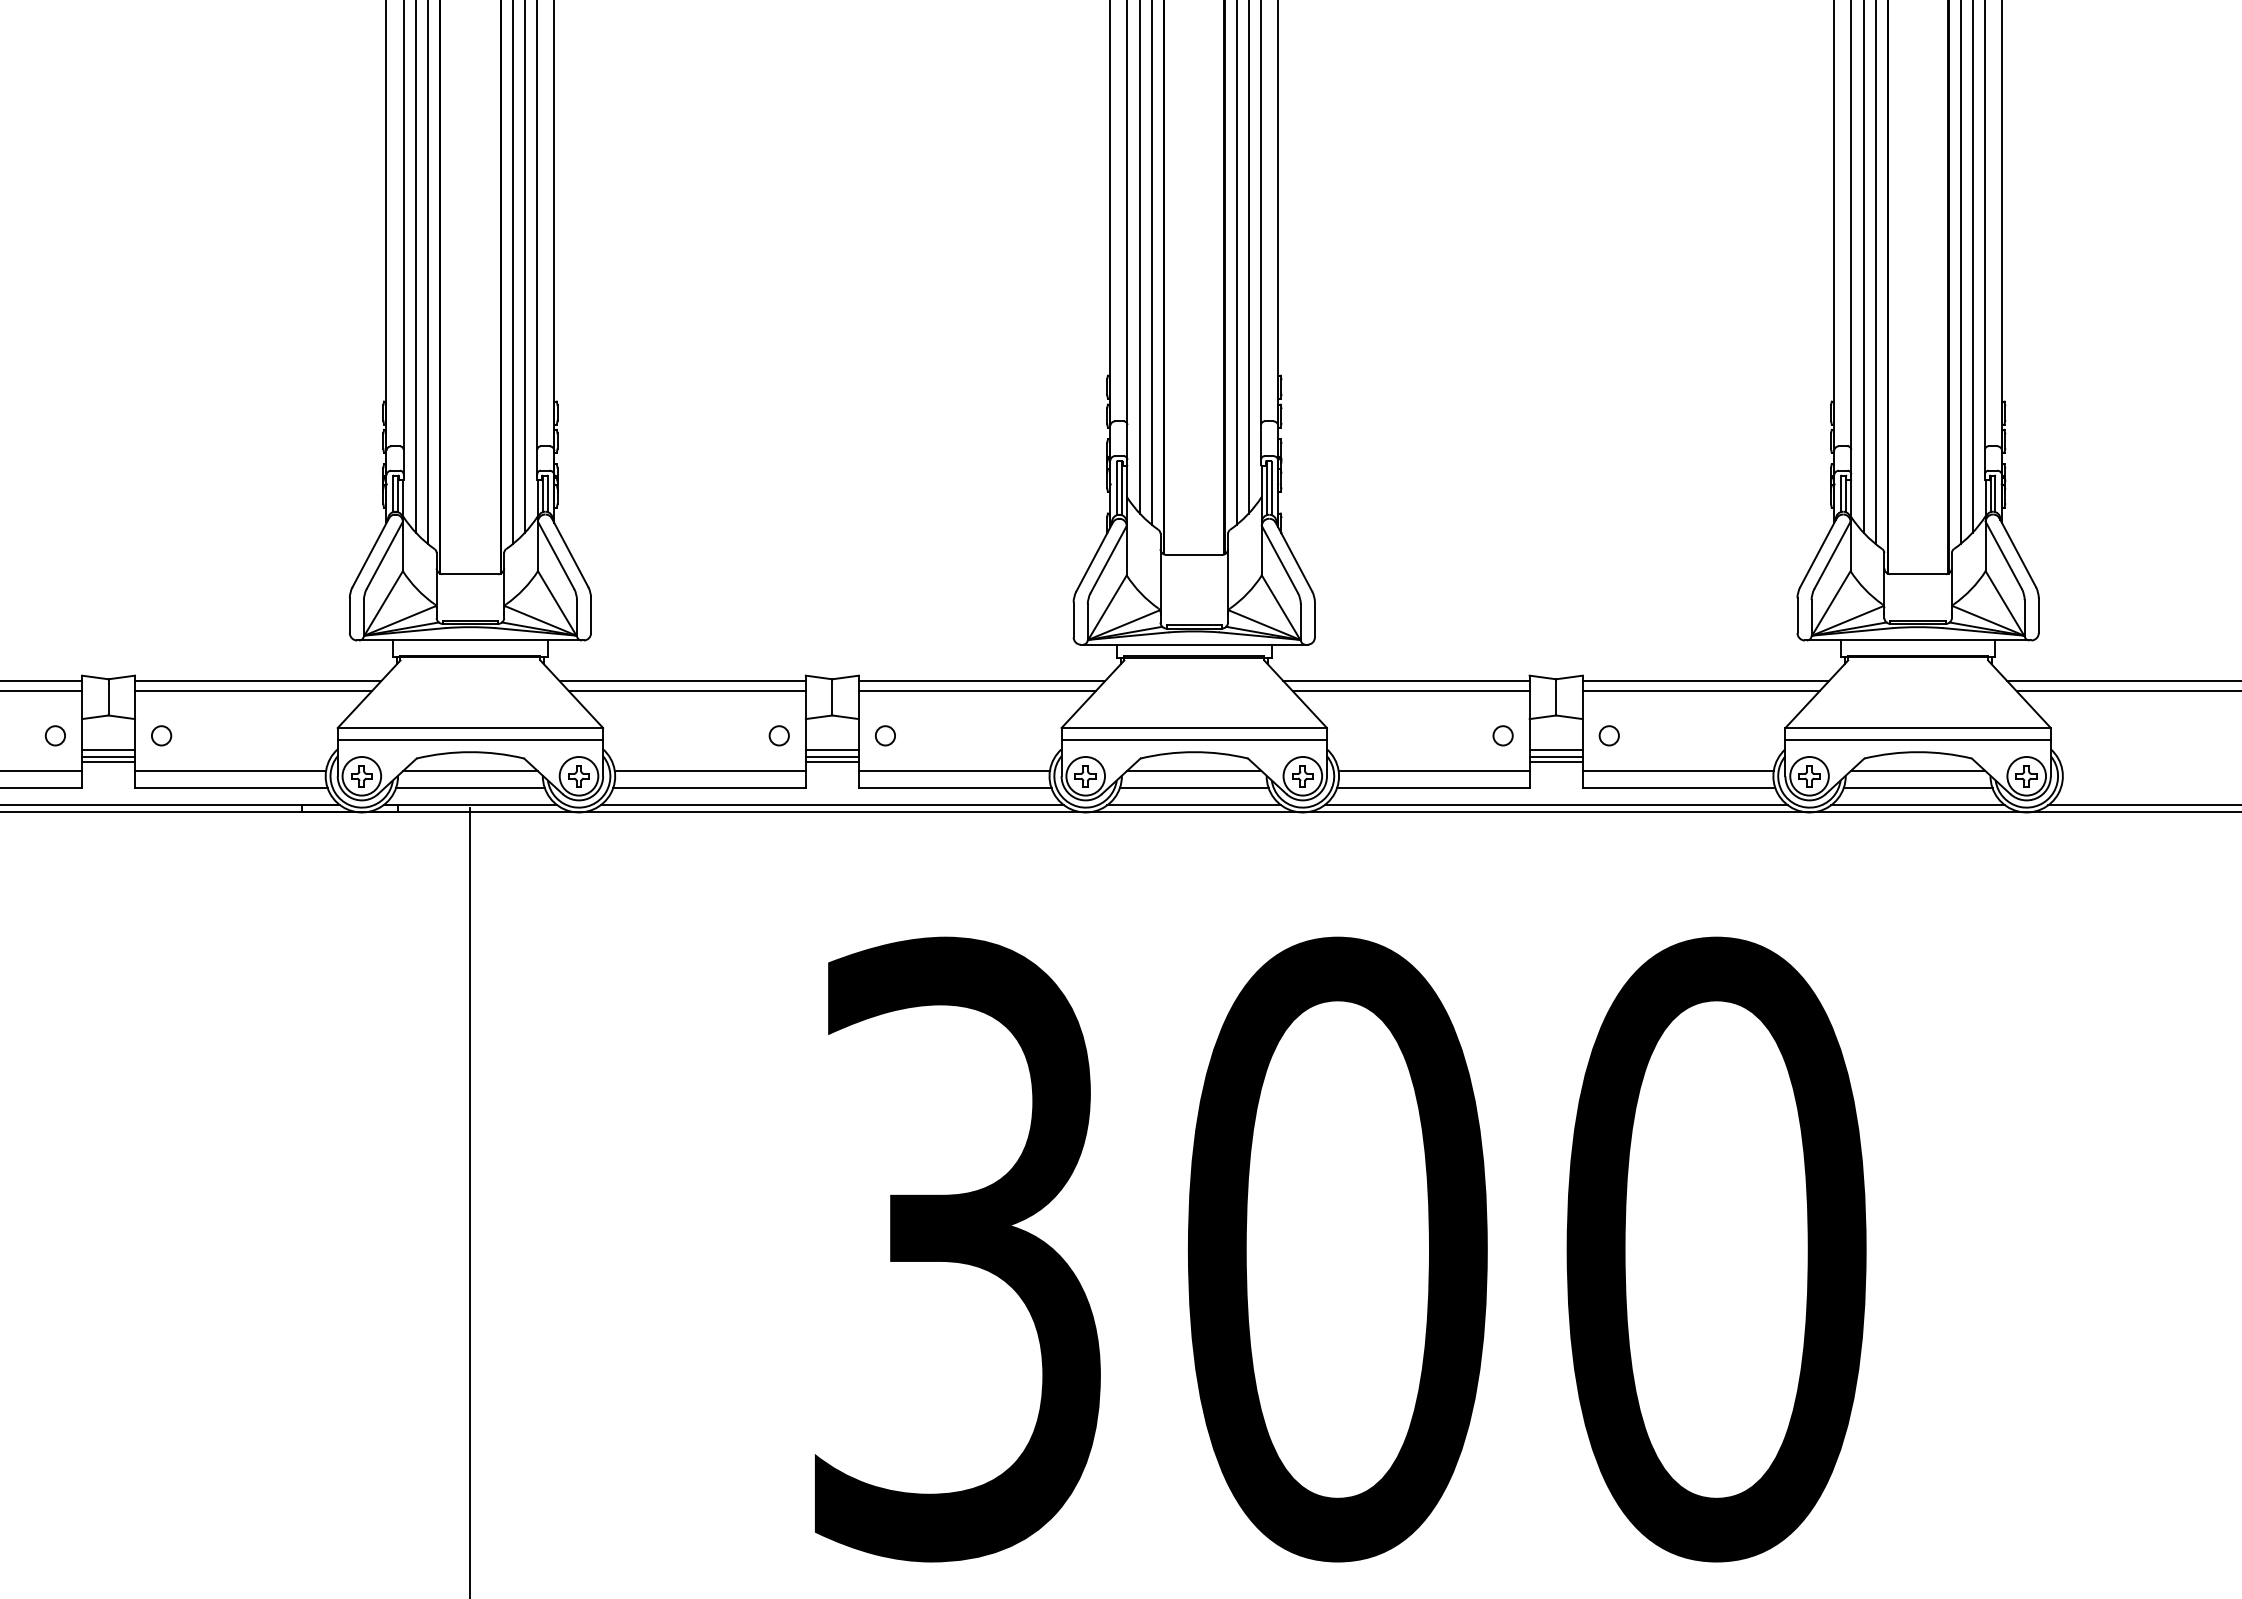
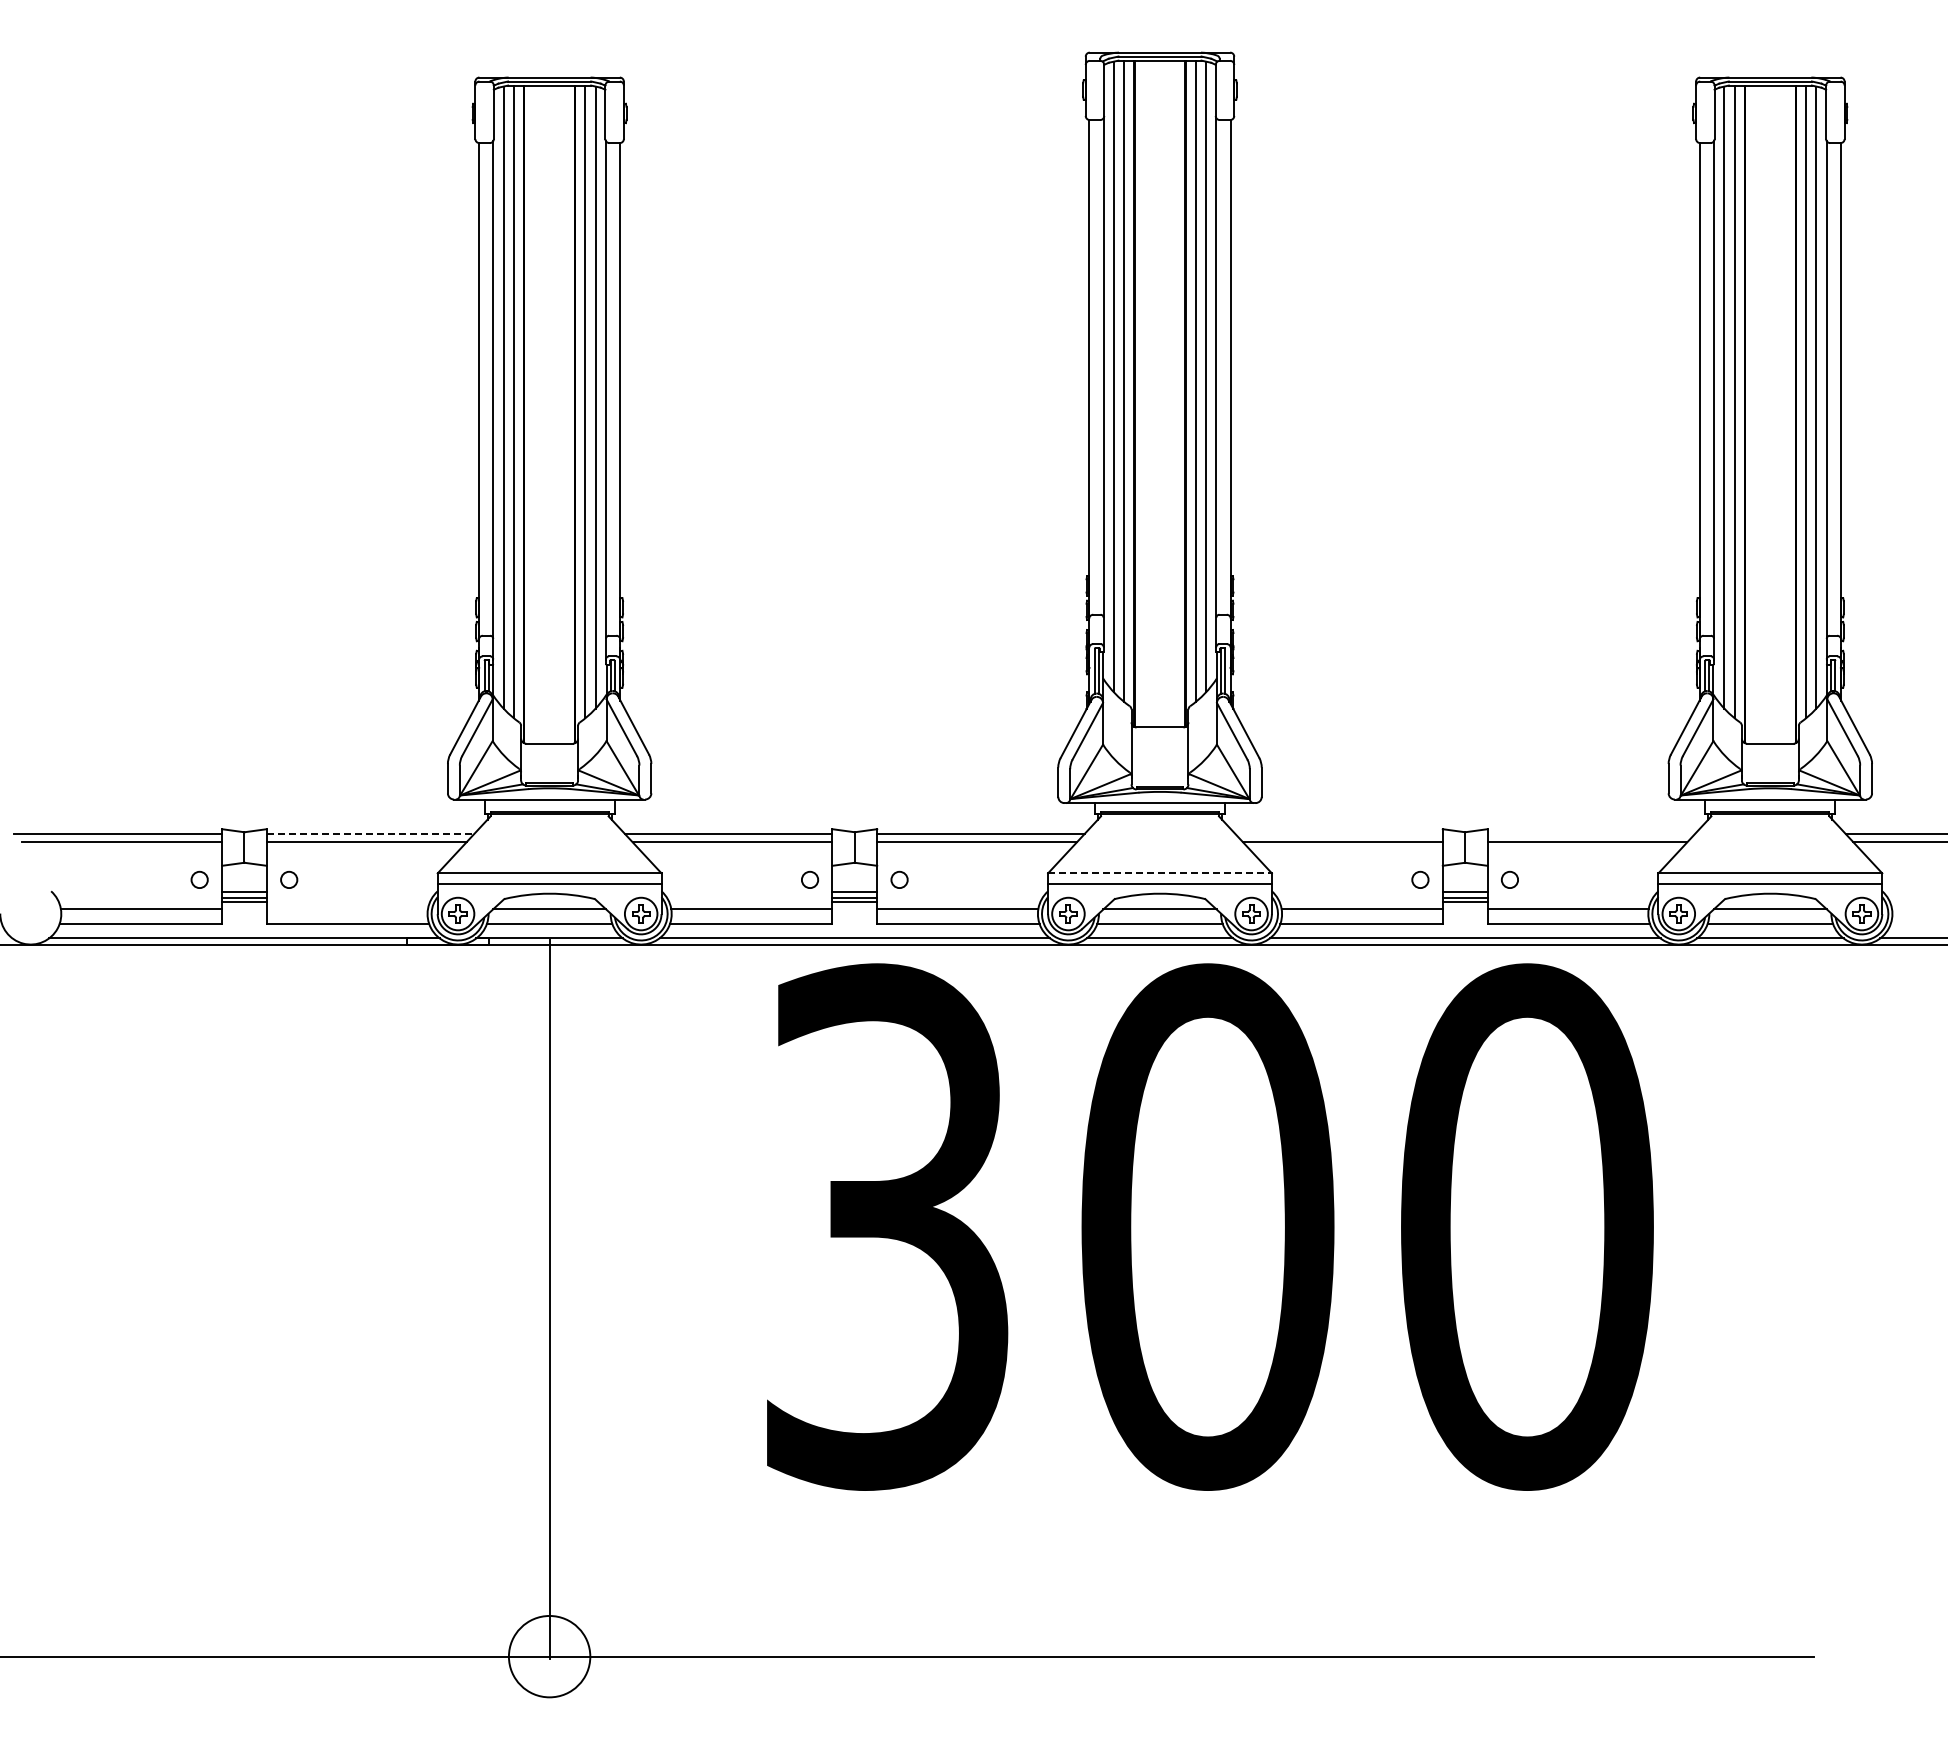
line: (258, 680) -> (370, 833), solid -> dashed
line: (1405, 680) -> (1338, 833), removed
line: (1706, 680) -> (1591, 833), removed
line: (1194, 728) -> (1160, 873), solid -> dashed
line: (229, 770) -> (346, 909), removed
text: (1340, 1248) -> (1210, 1226), moved

